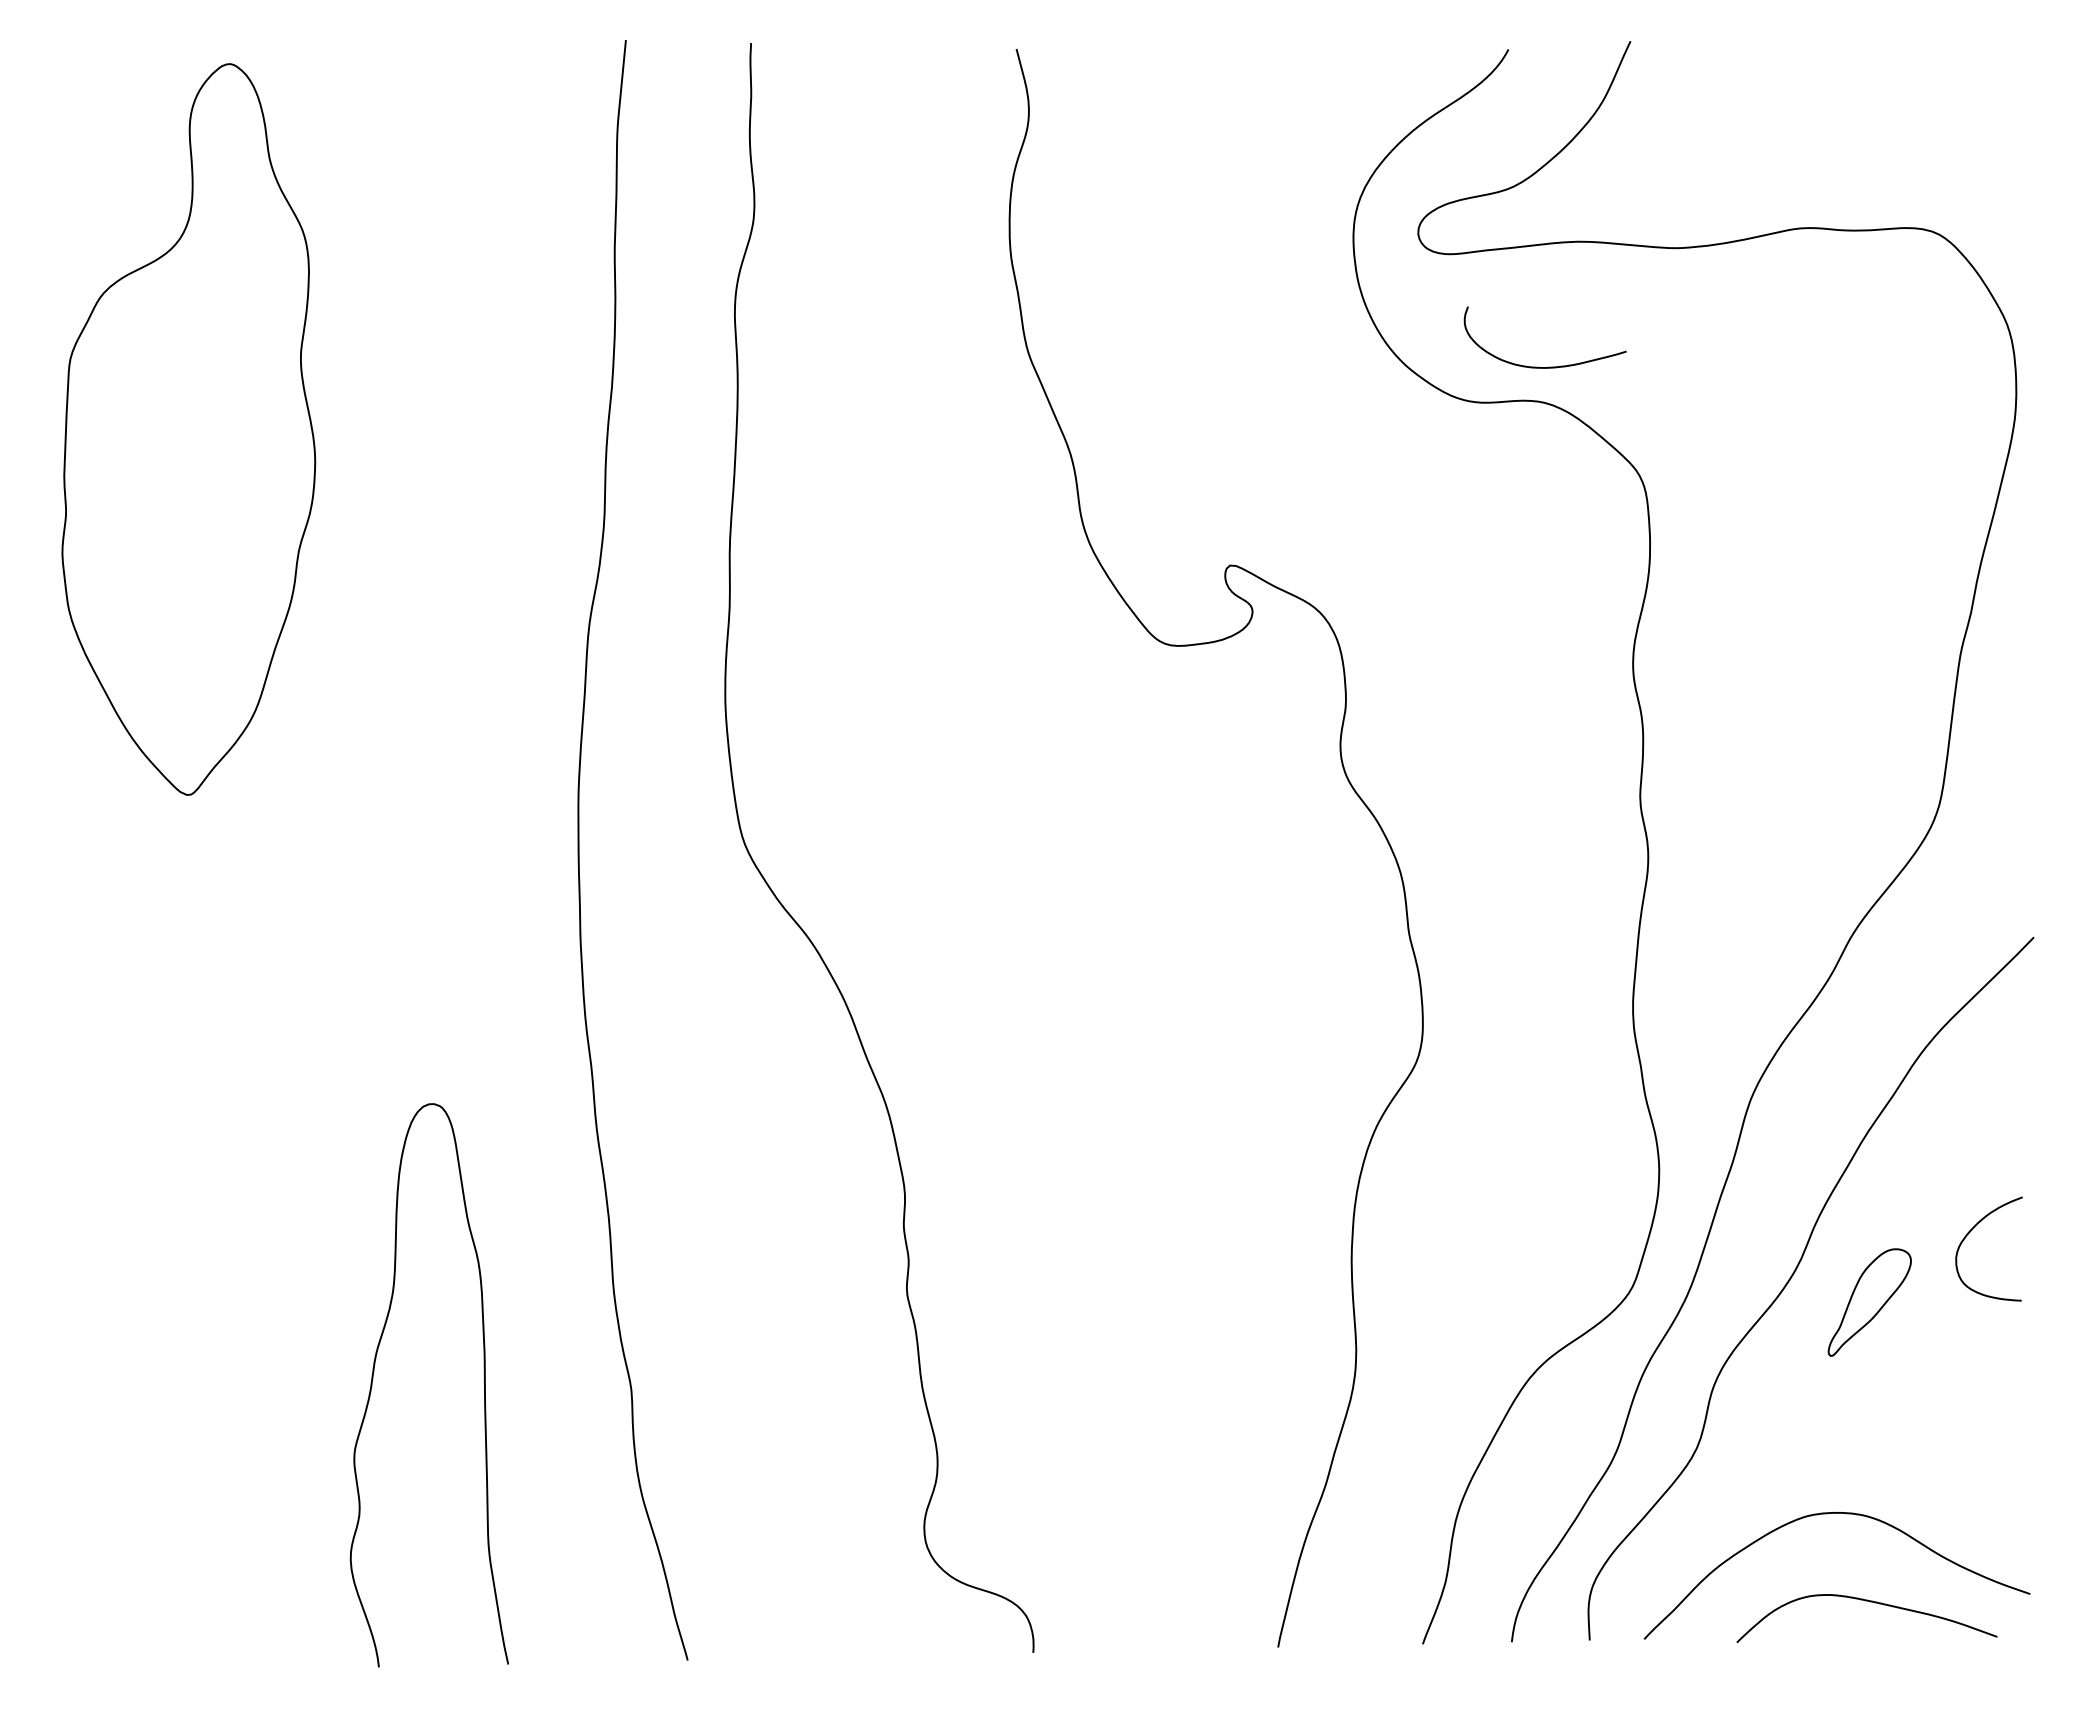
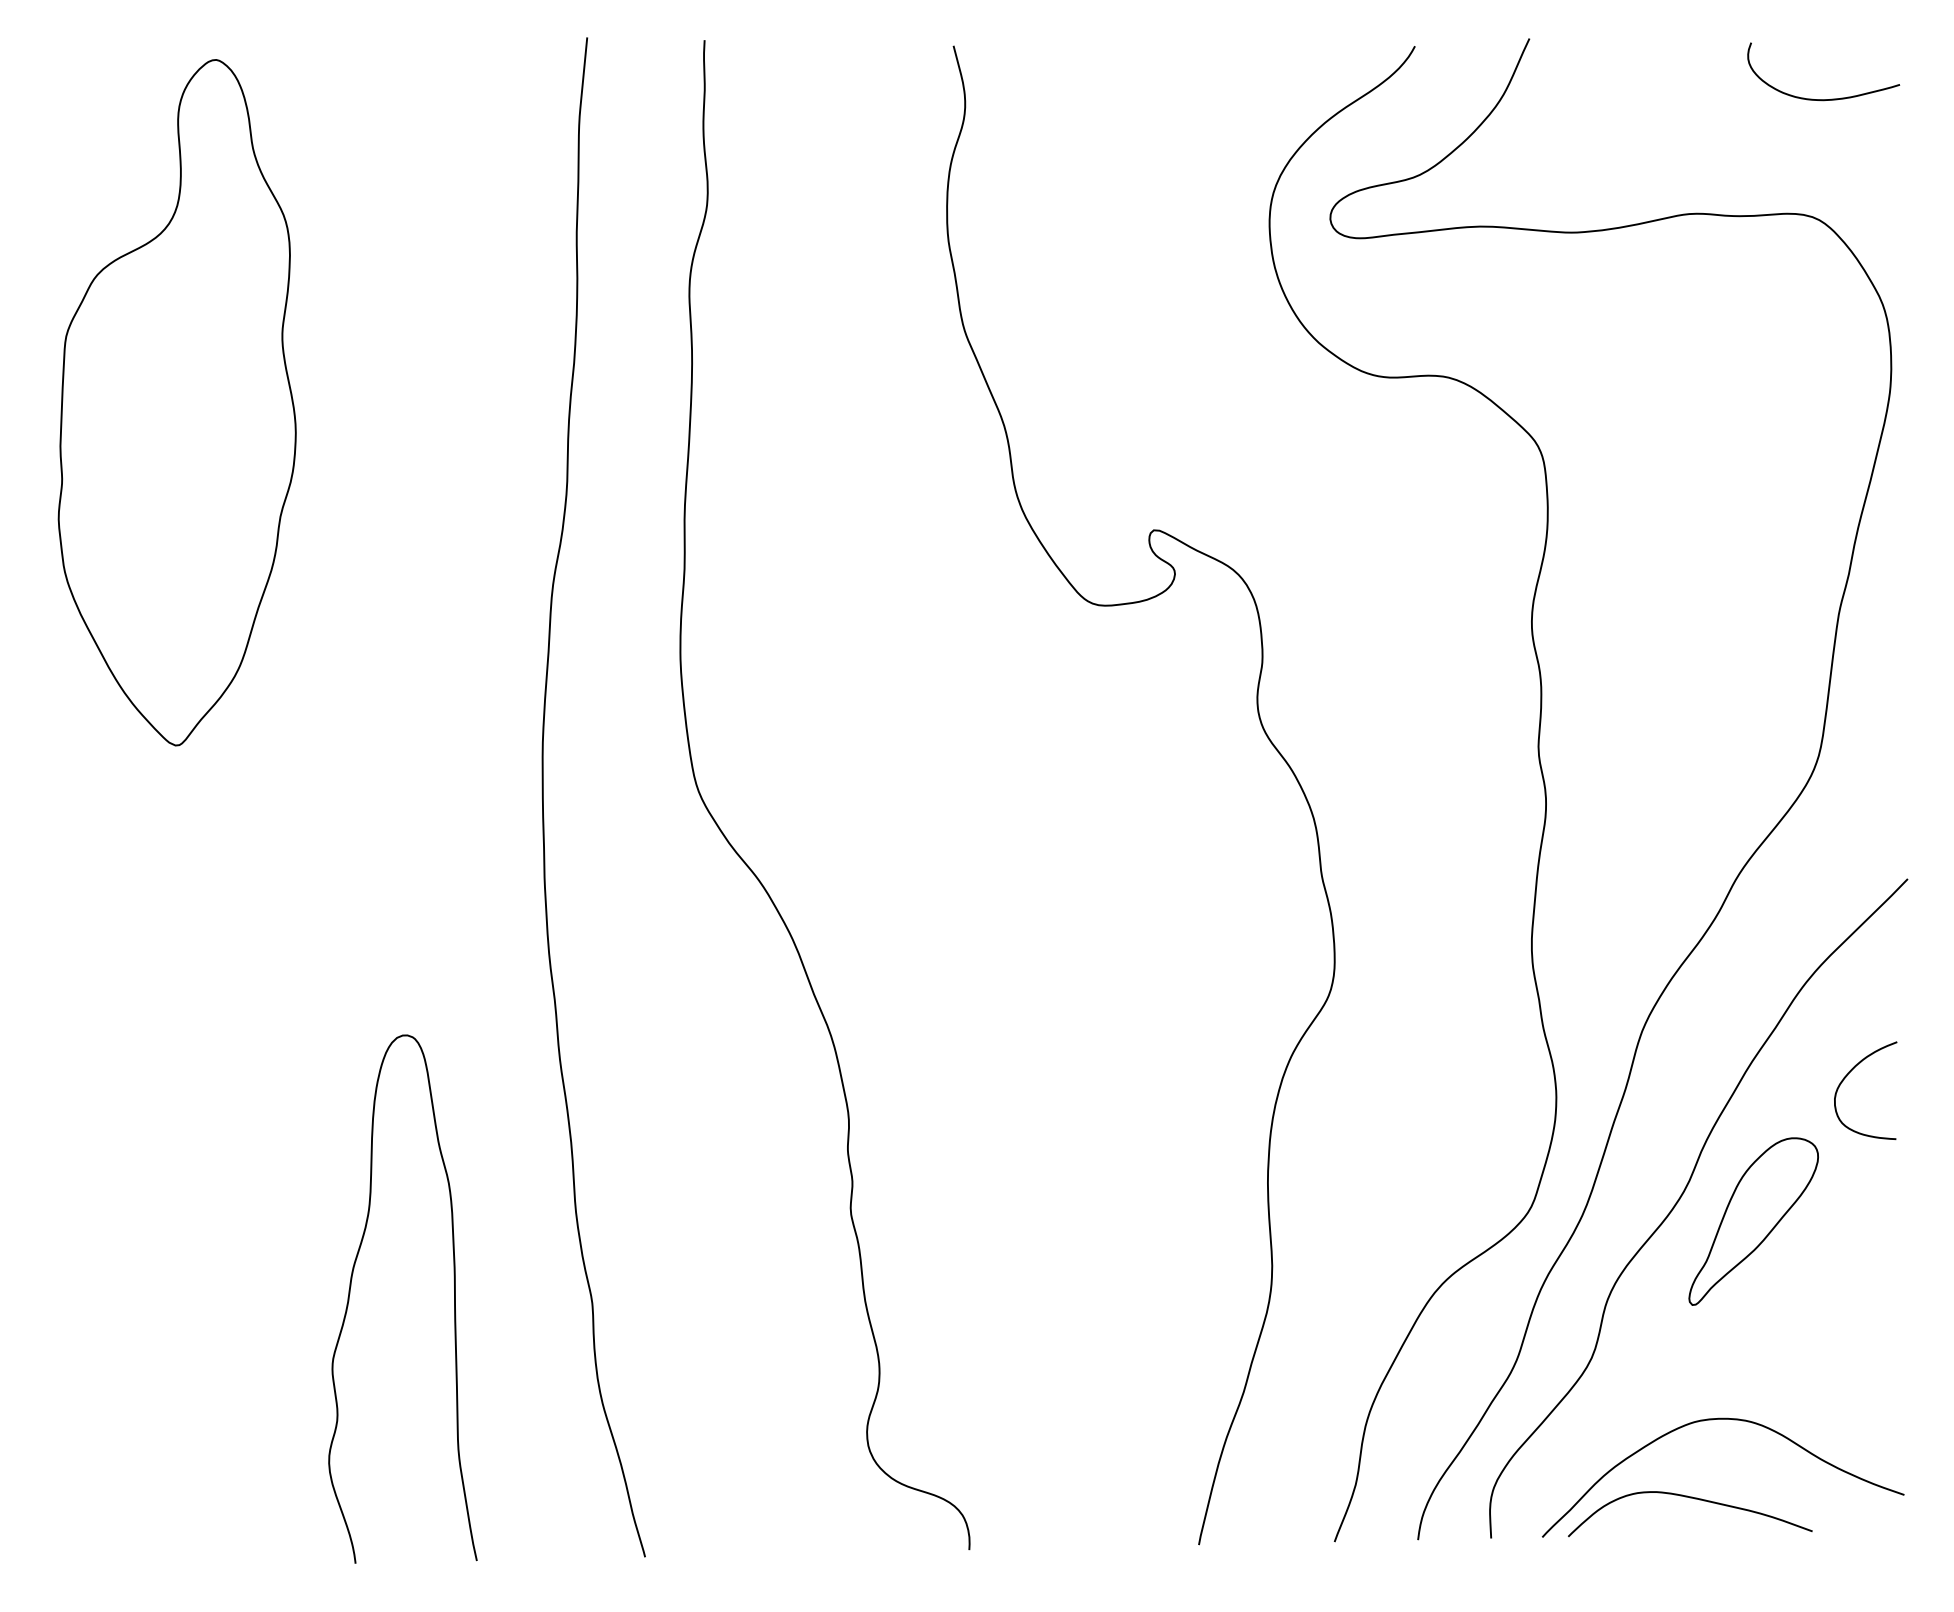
curve: (1548, 366) -> (1826, 98), moved
curve: (1971, 1231) -> (1849, 1074), moved
part: (1869, 1302) -> (1753, 1221), size x1.67
curve: (1870, 1602) -> (1693, 1499), moved

